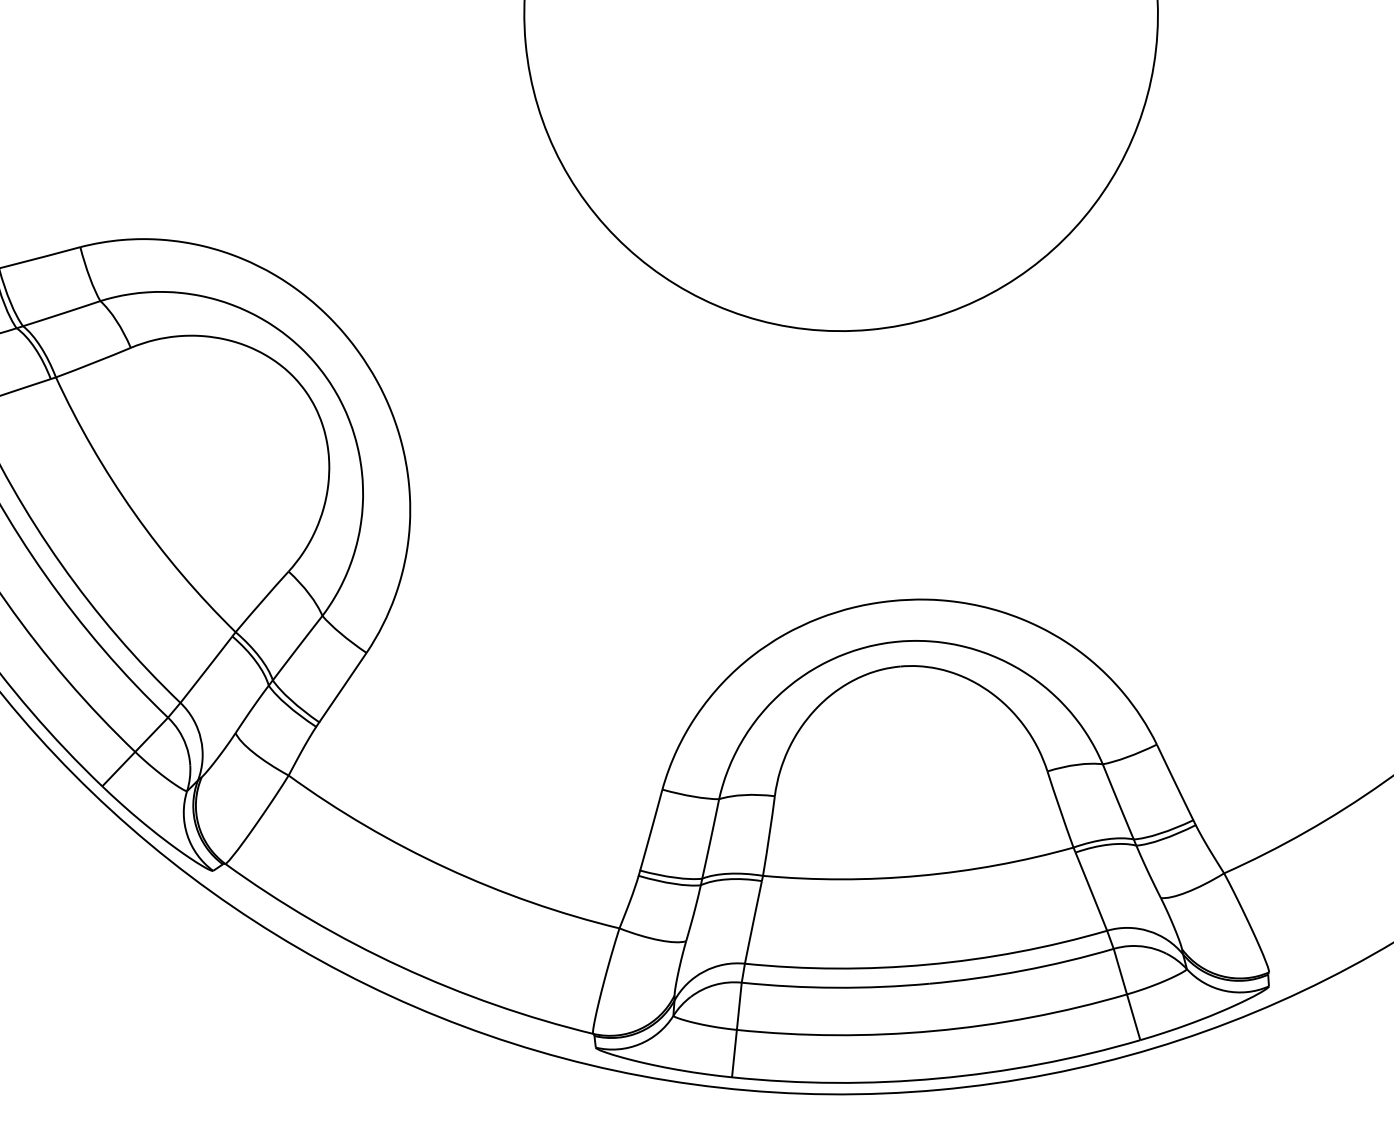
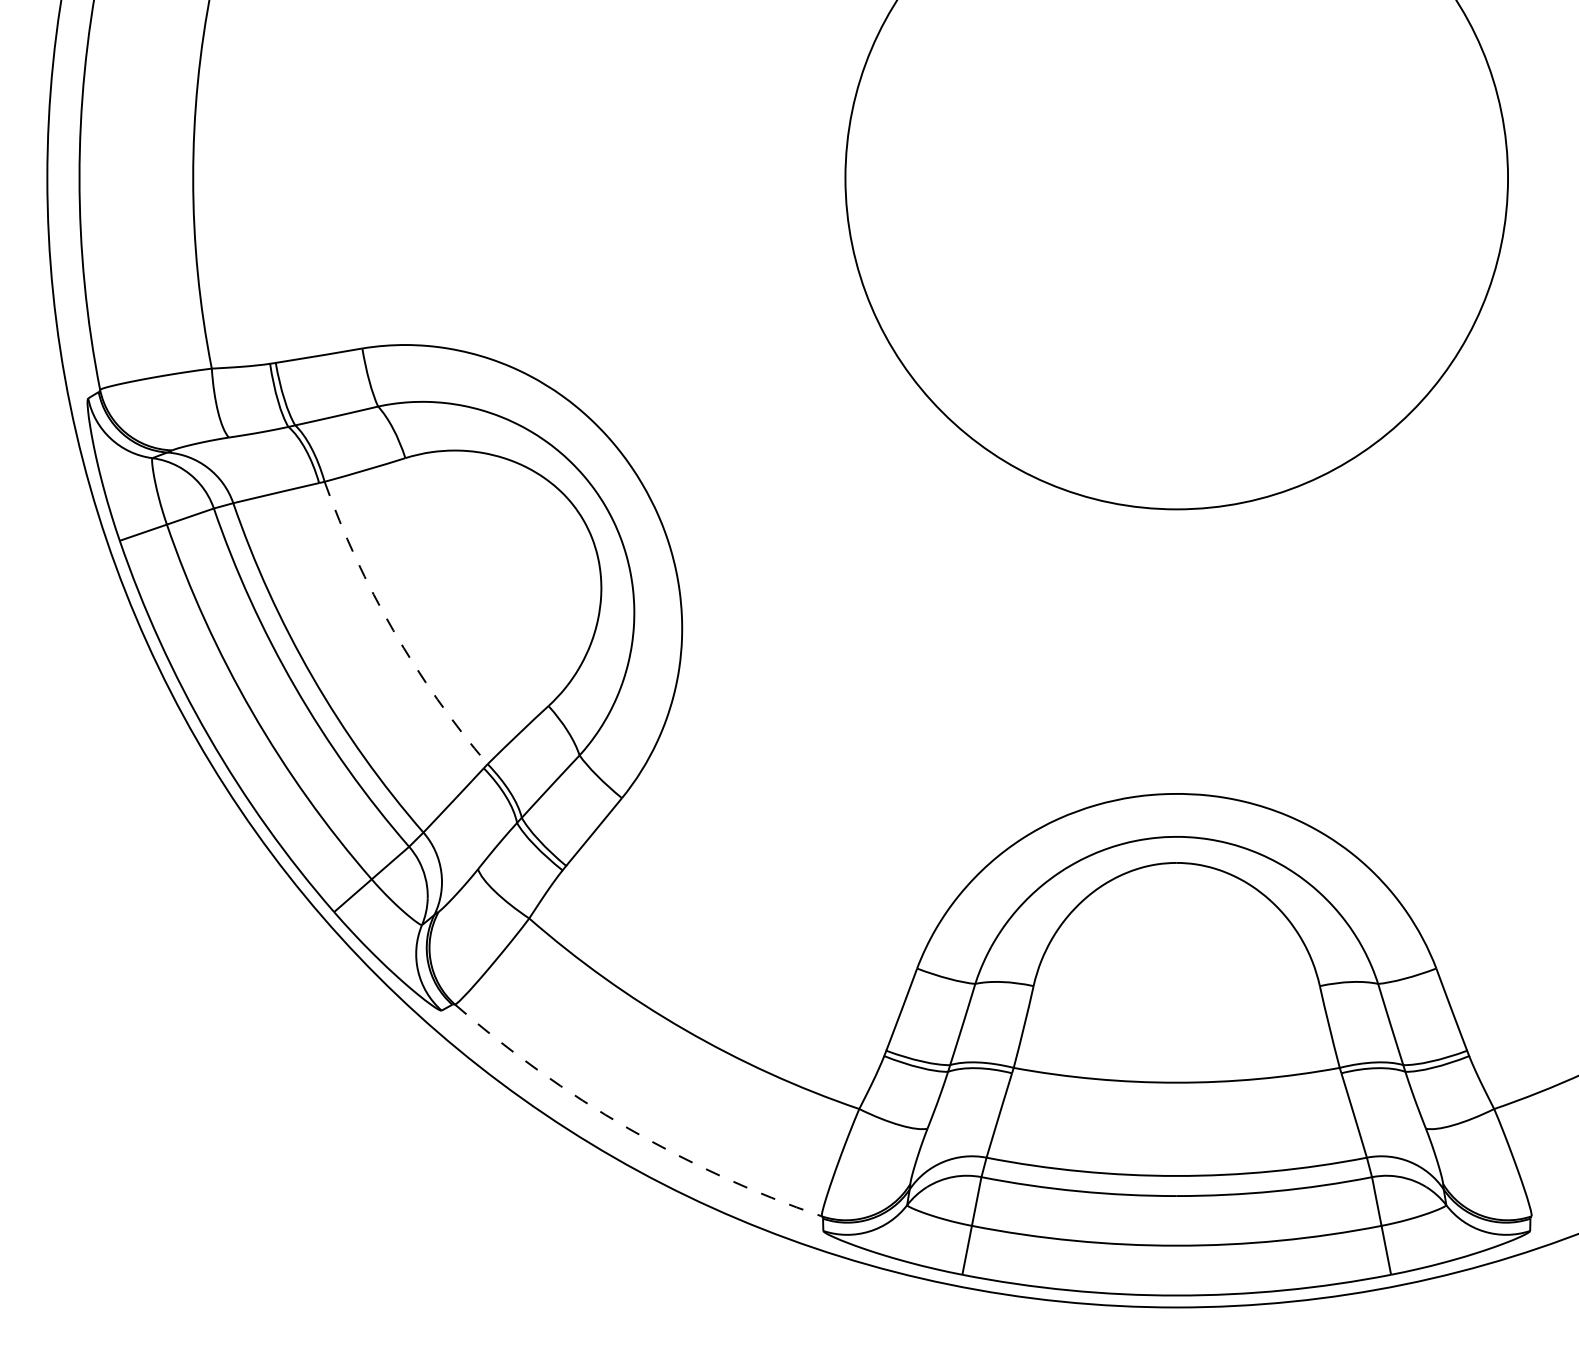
arc: (134, 513) -> (393, 630), solid -> dashed
arc: (401, 966) -> (628, 1128), solid -> dashed

